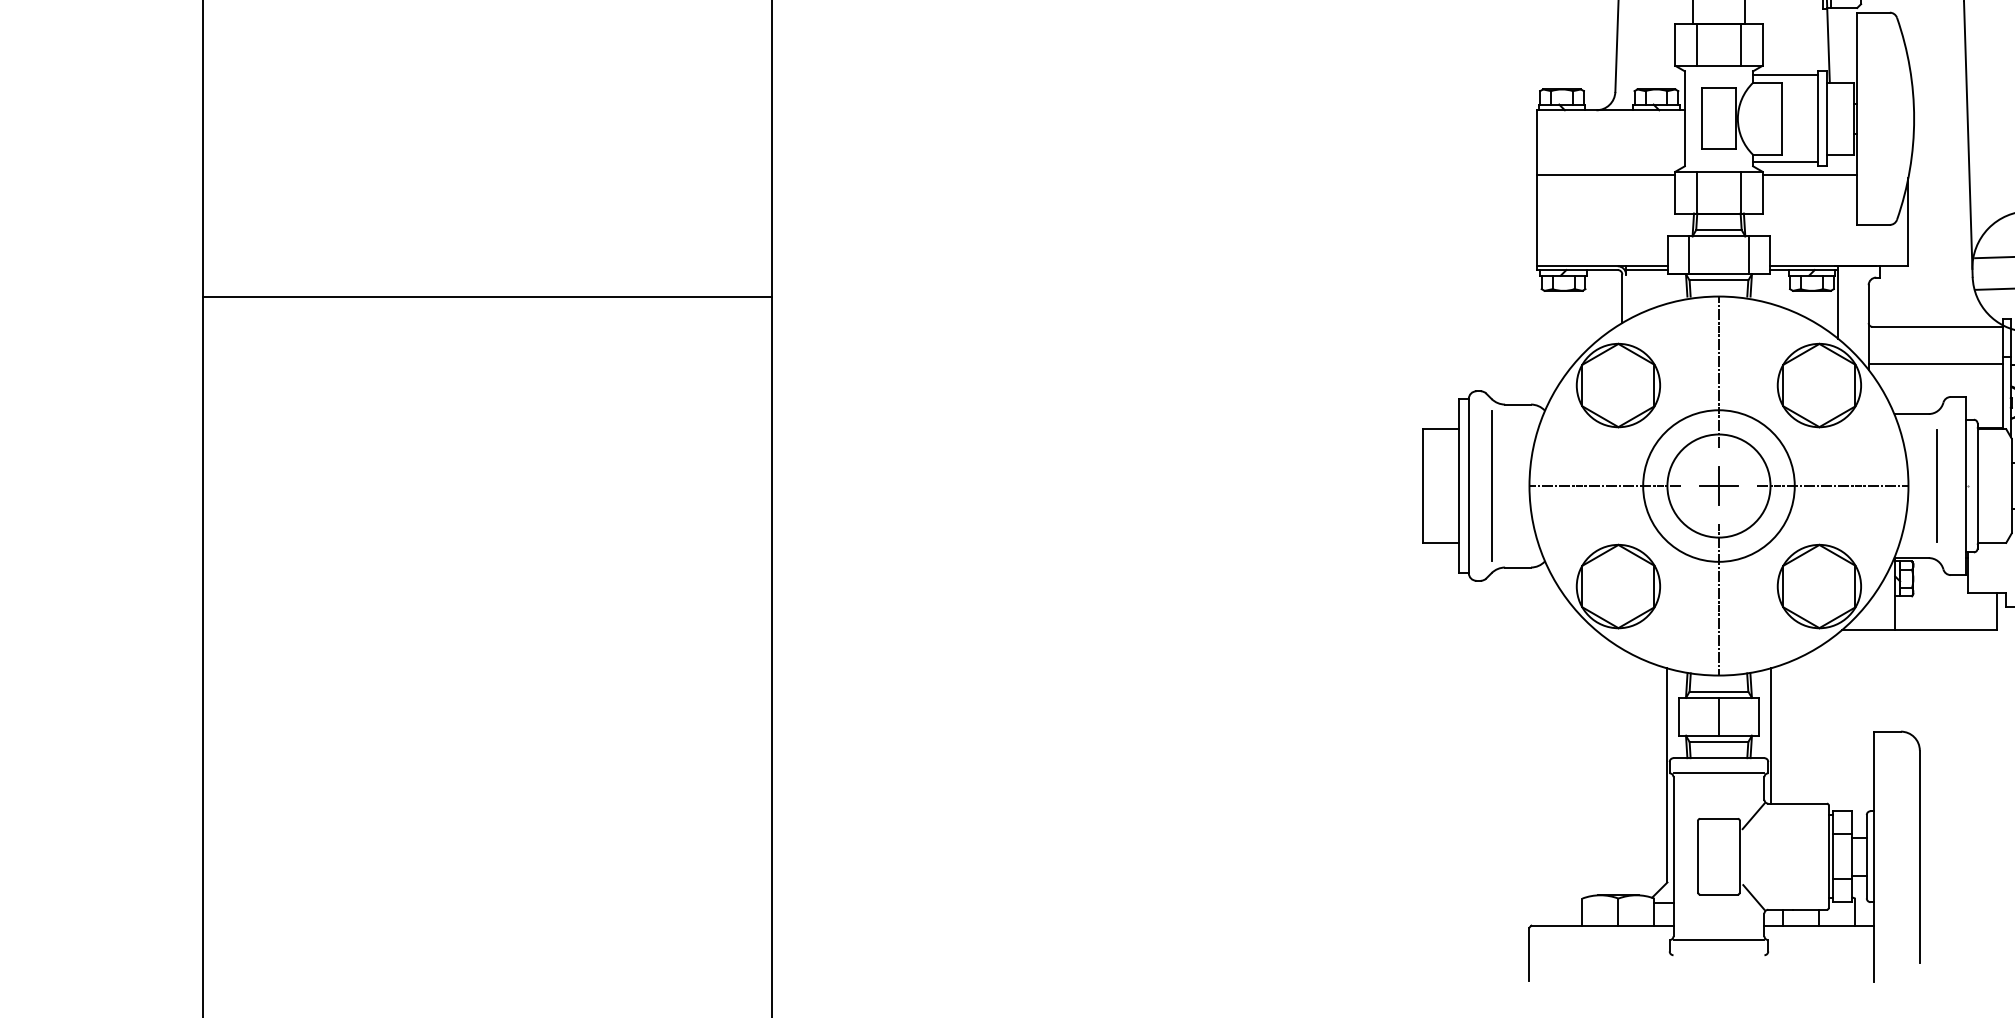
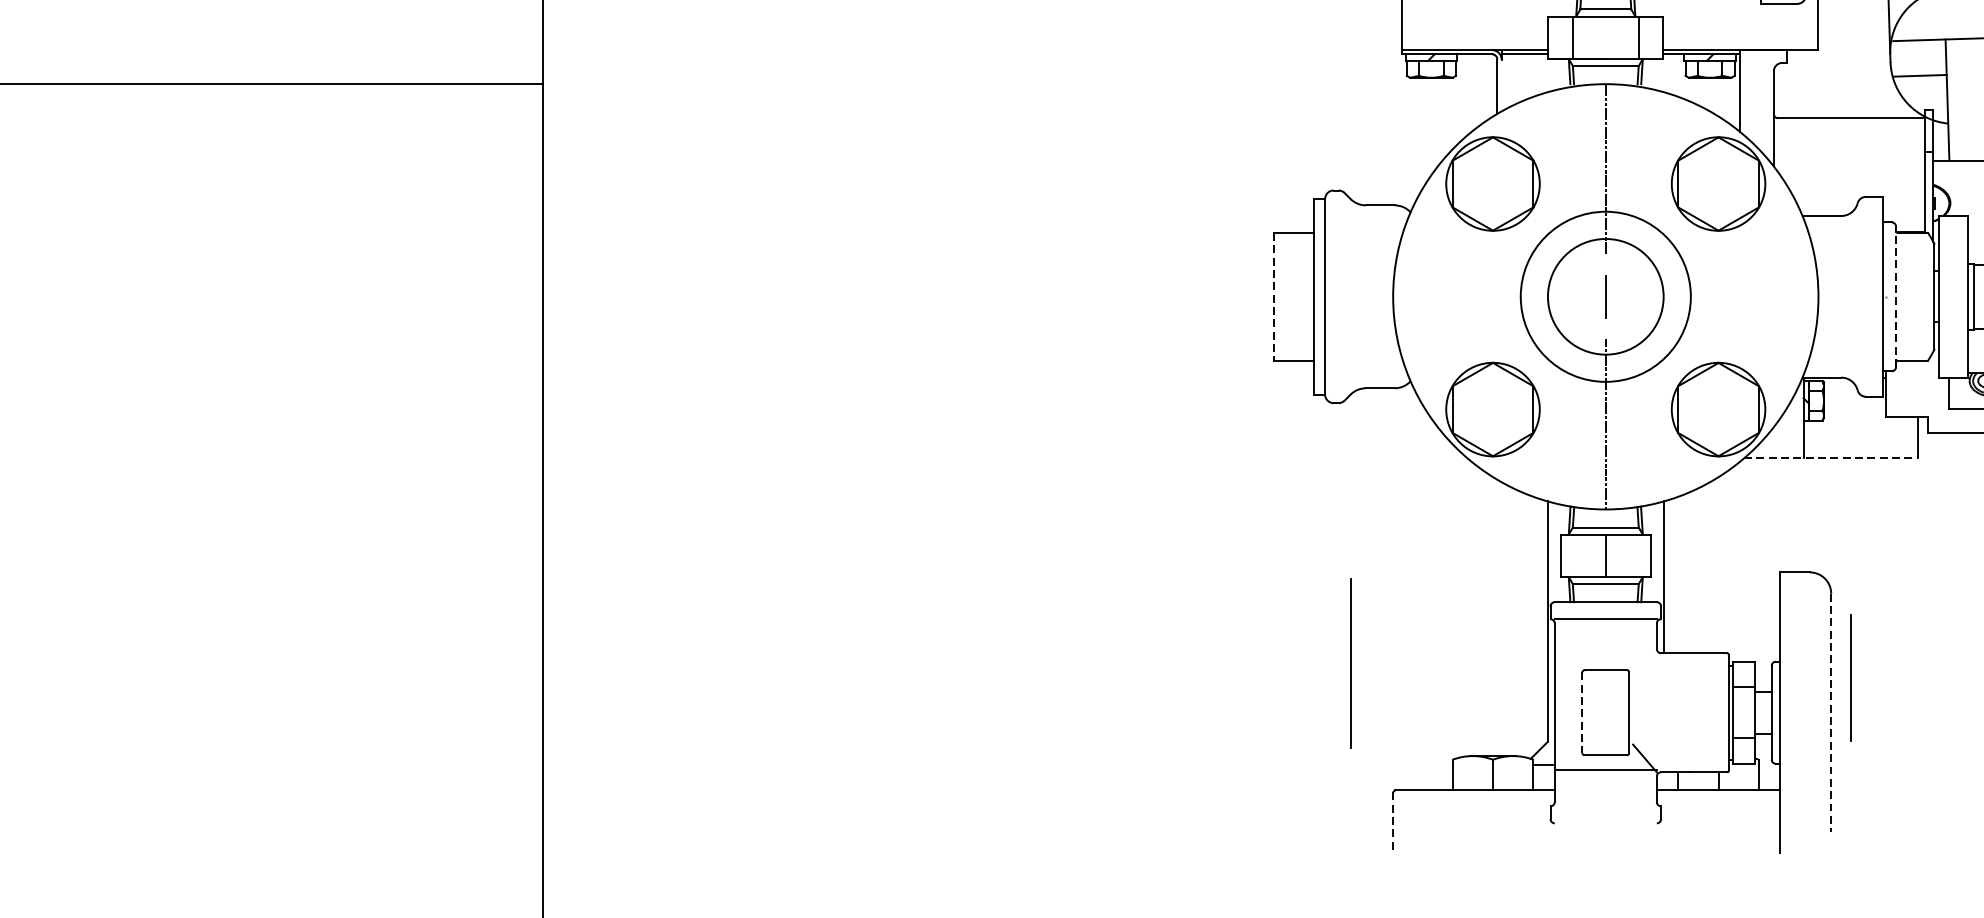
line: (1935, 363) -> (1848, 159), removed
line: (1491, 485) -> (1350, 663), moved
line: (1936, 485) -> (1849, 677), moved
line: (1423, 486) -> (1274, 297), solid -> dashed
line: (1605, 486) -> (1478, 297), removed
line: (1718, 486) -> (1605, 297), removed
line: (1832, 486) -> (1733, 297), removed
line: (1977, 486) -> (1895, 297), solid -> dashed
line: (1919, 630) -> (1830, 458), solid -> dashed
line: (1753, 816) -> (1644, 667), removed
line: (1698, 857) -> (1582, 713), solid -> dashed
line: (1919, 857) -> (1830, 713), solid -> dashed
line: (1718, 940) -> (1605, 770), moved
line: (1529, 954) -> (1393, 822), solid -> dashed

